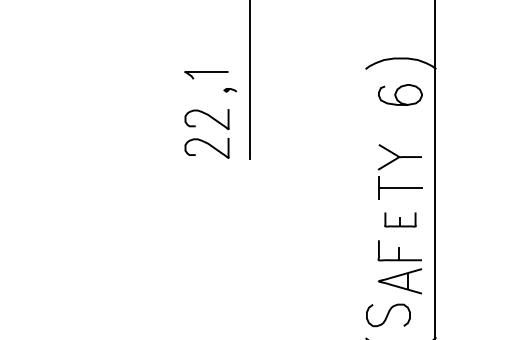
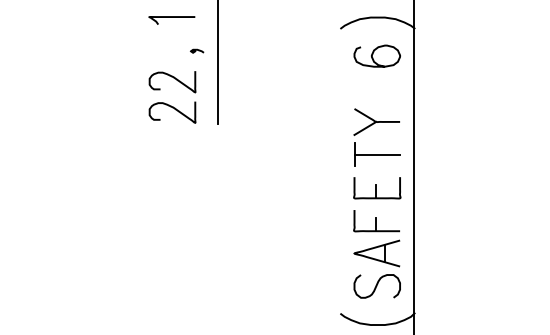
curve: (206, 72) -> (171, 17), moved
part: (400, 219) -> (377, 188), size x1.43
curve: (388, 315) -> (377, 286), moved

